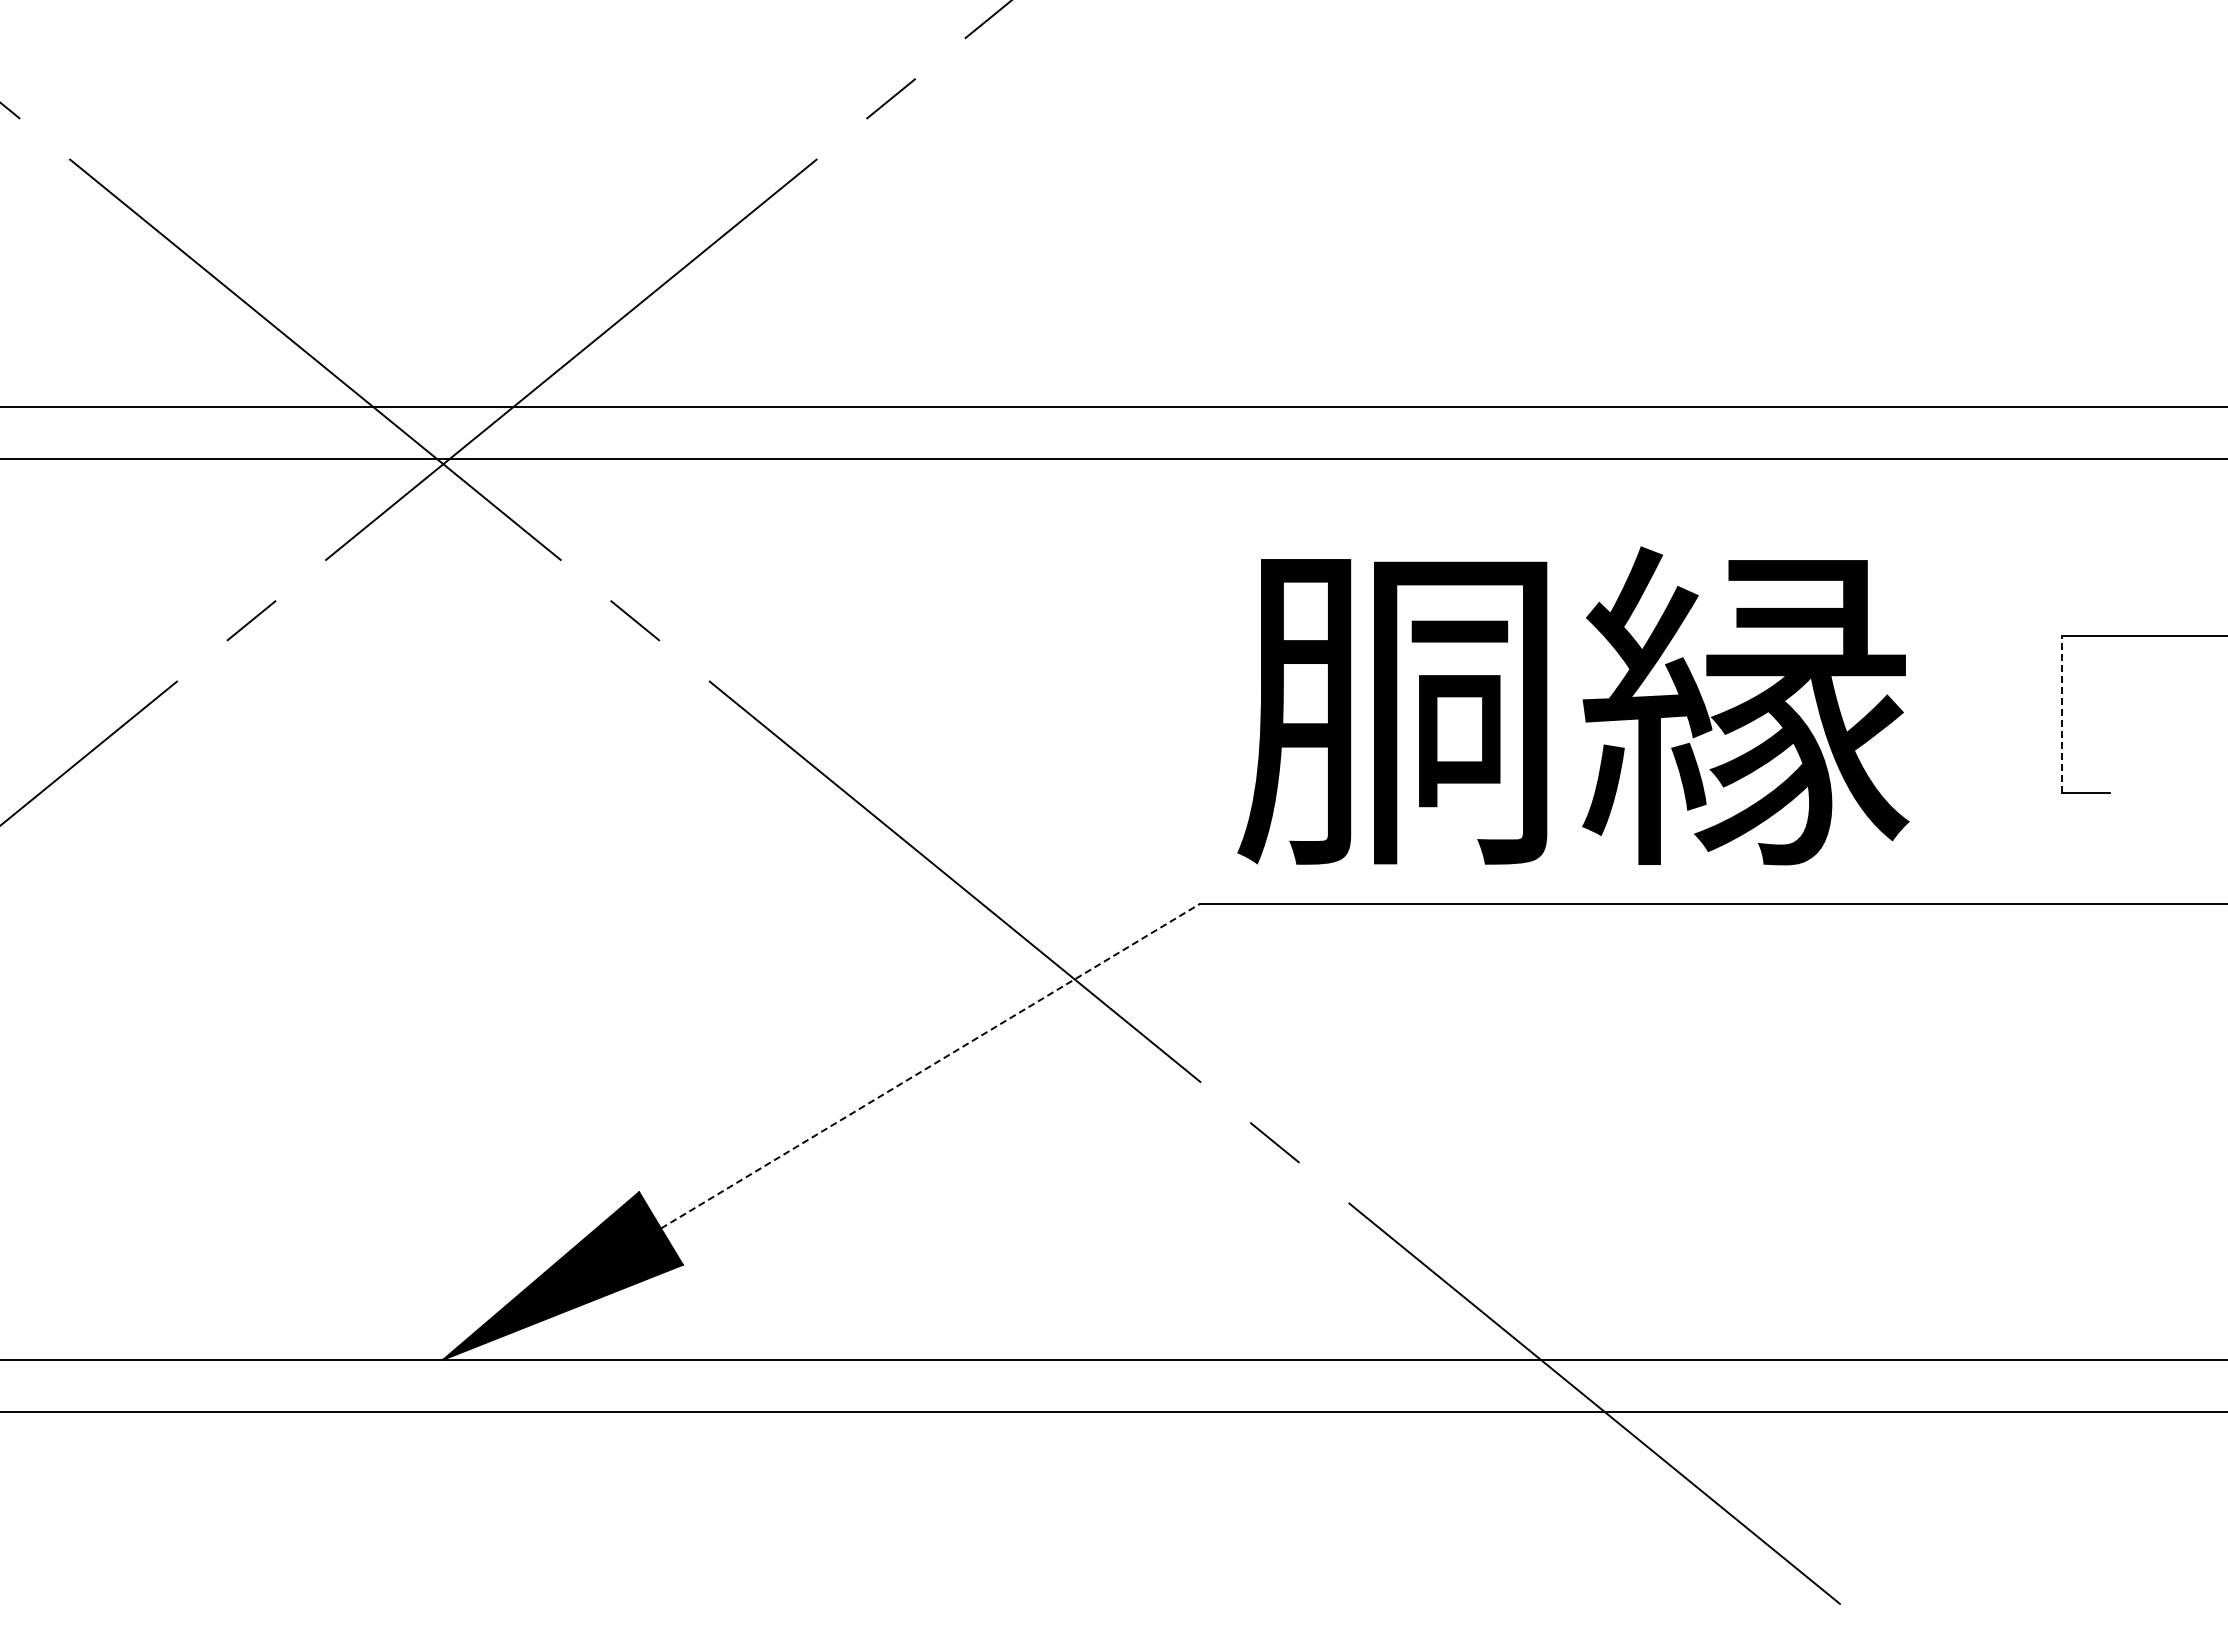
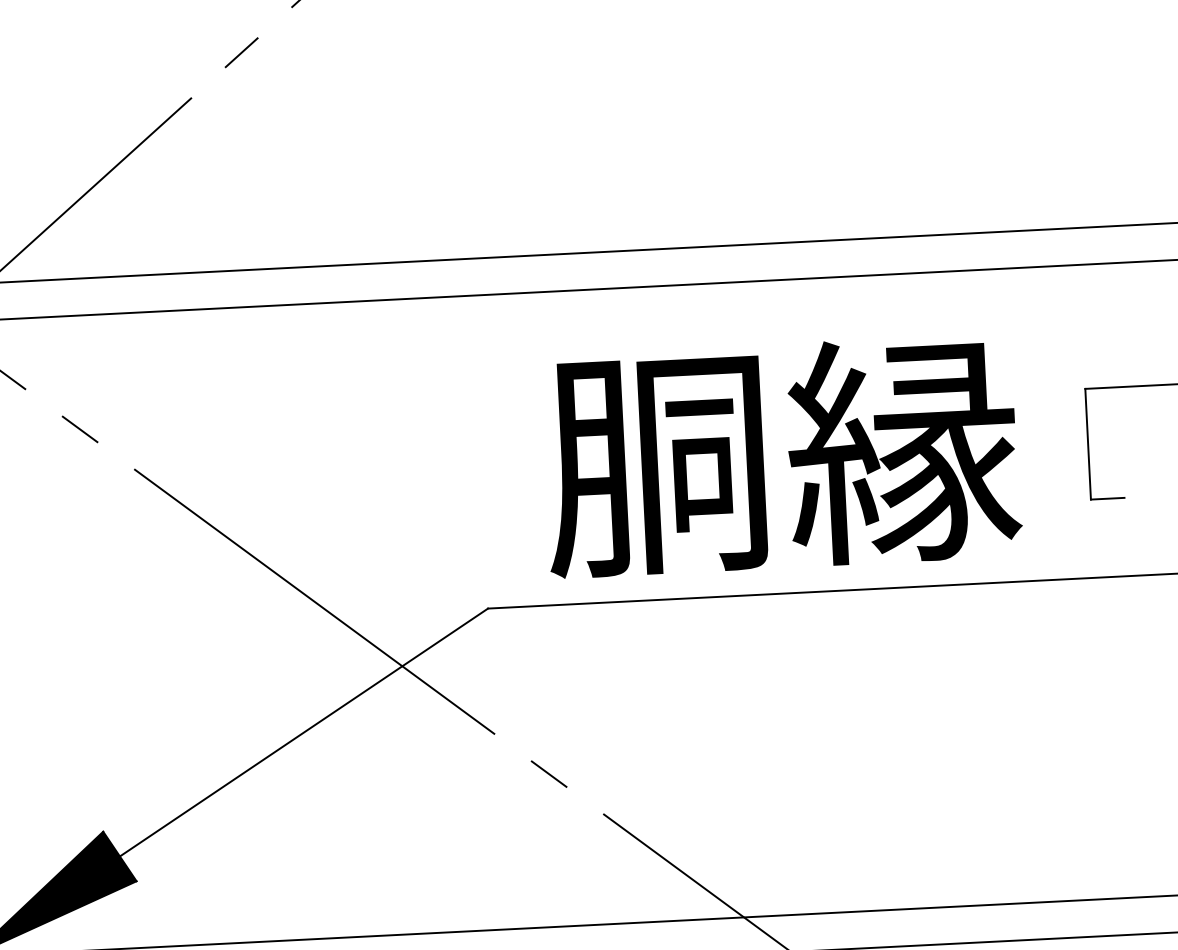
text: (1573, 705) -> (781, 455), moved
line: (2061, 714) -> (1087, 444), dashed -> solid
line: (930, 1066) -> (303, 732), dashed -> solid

